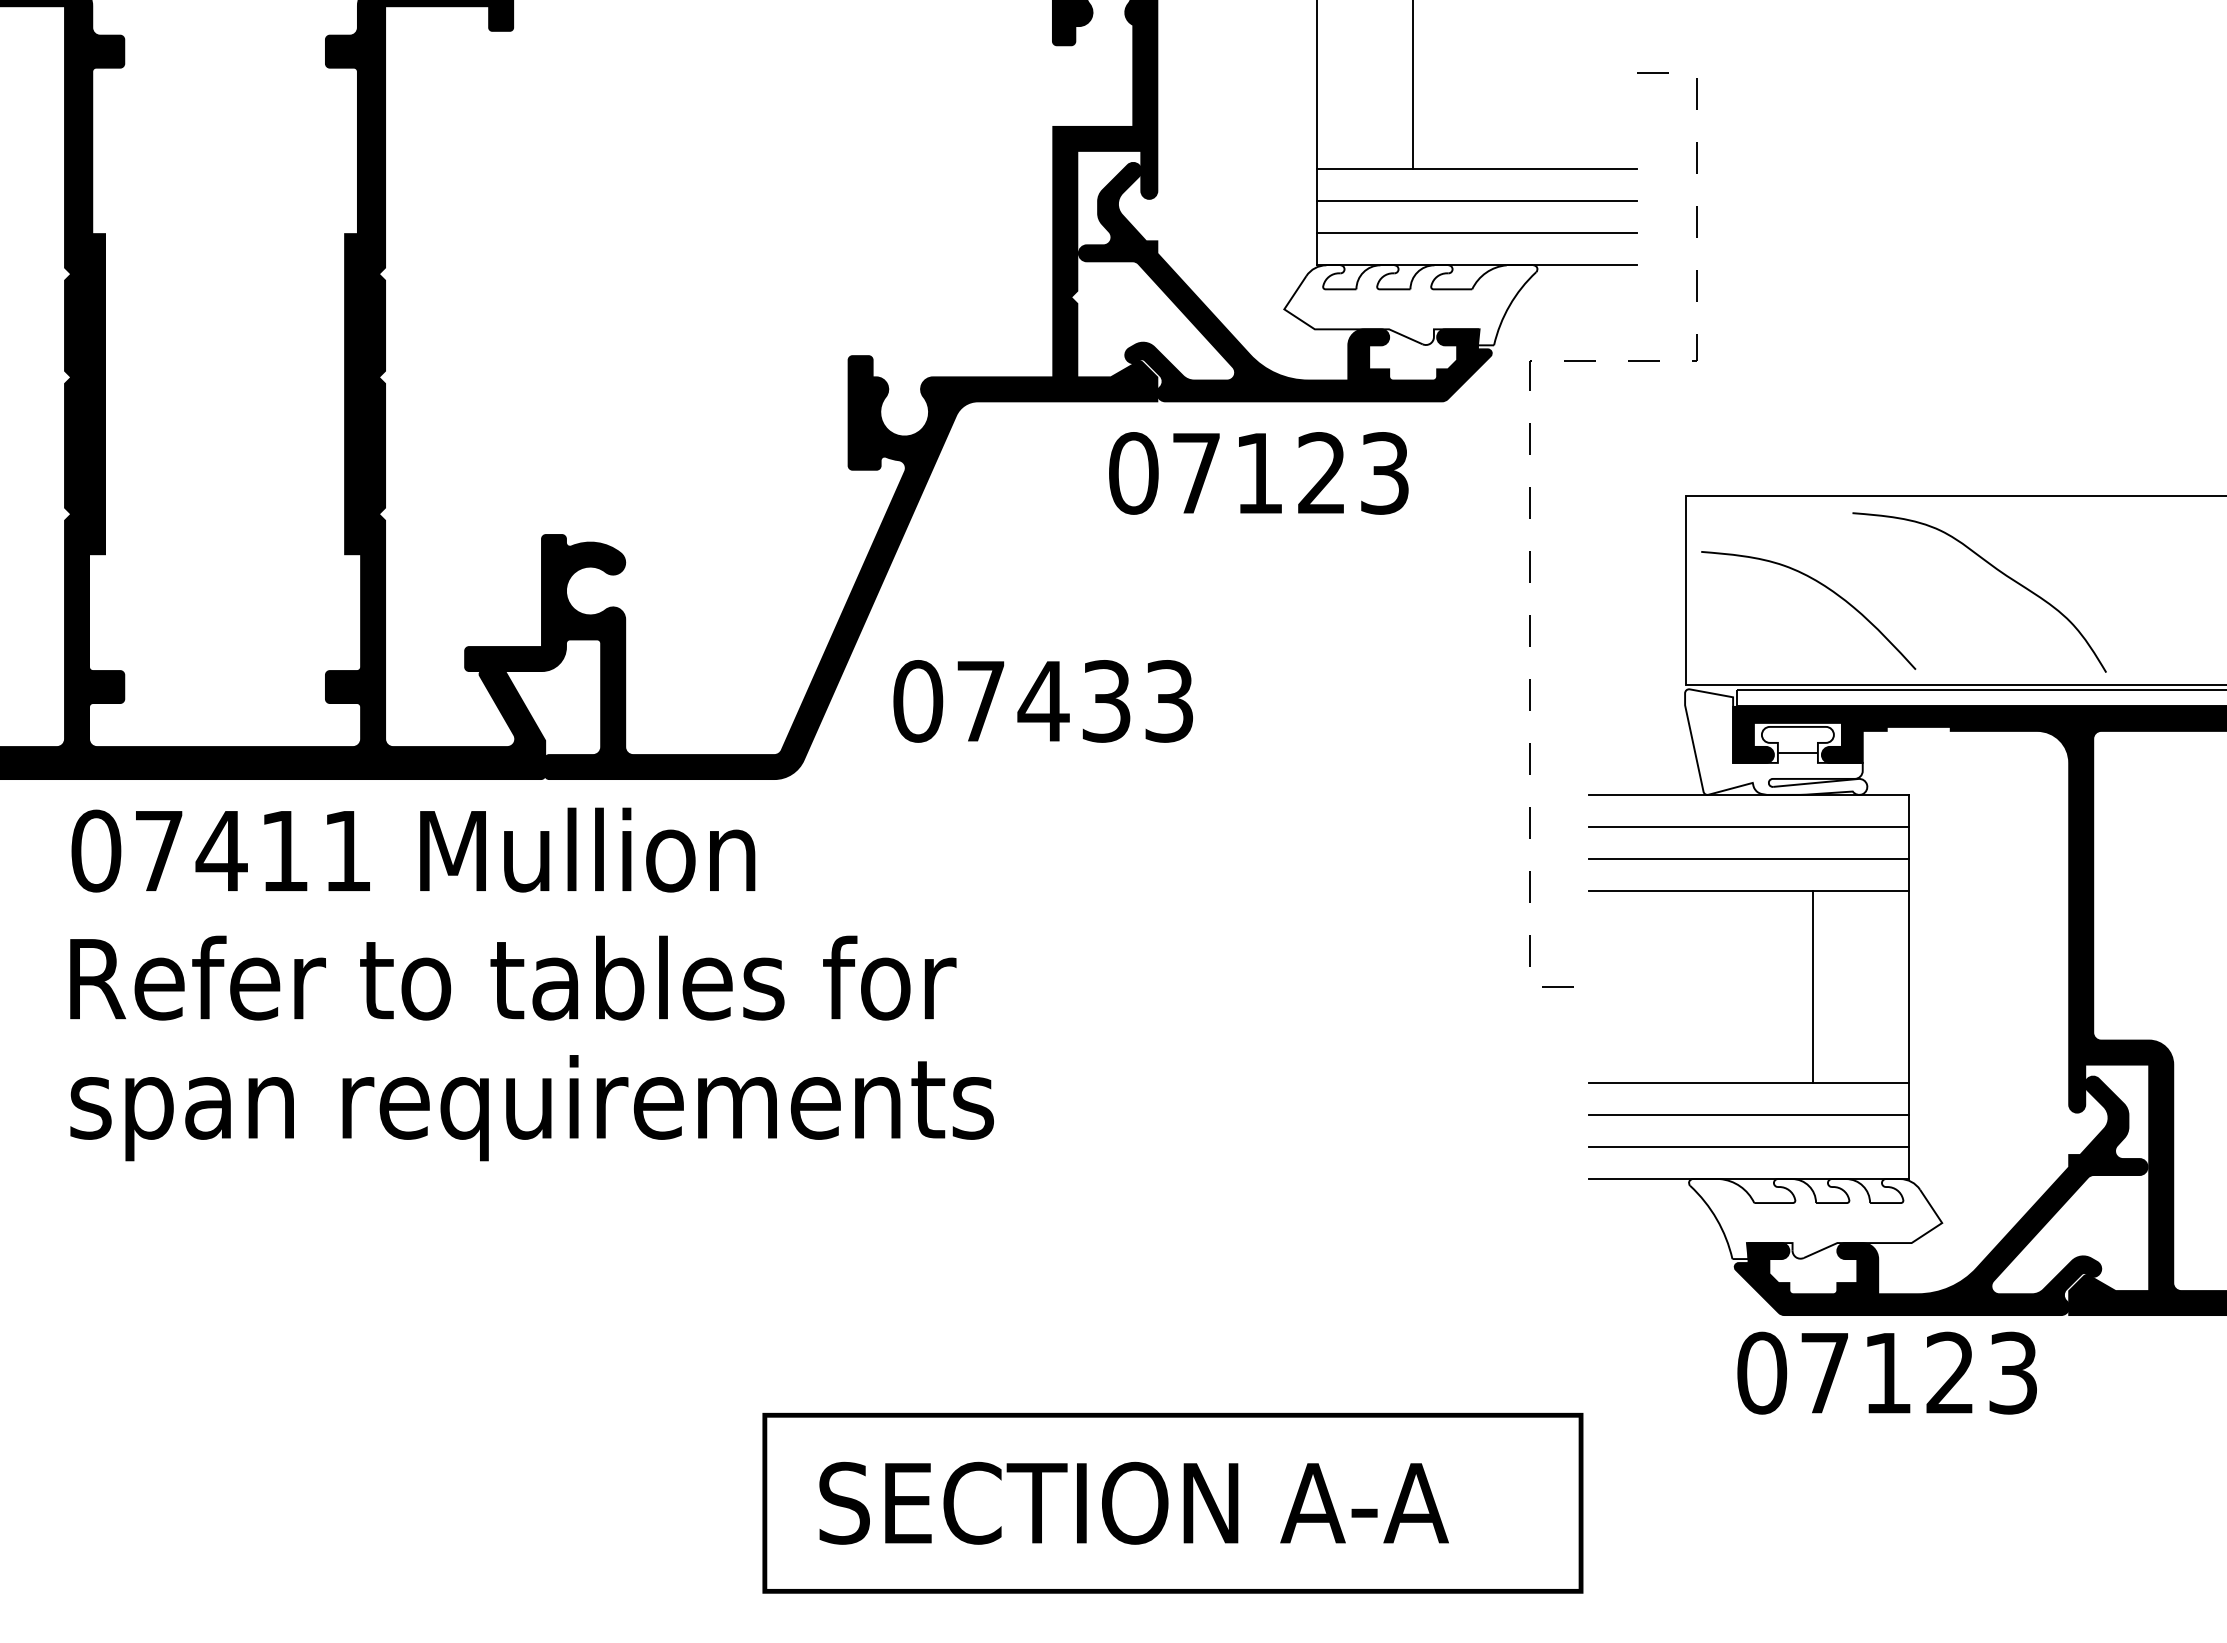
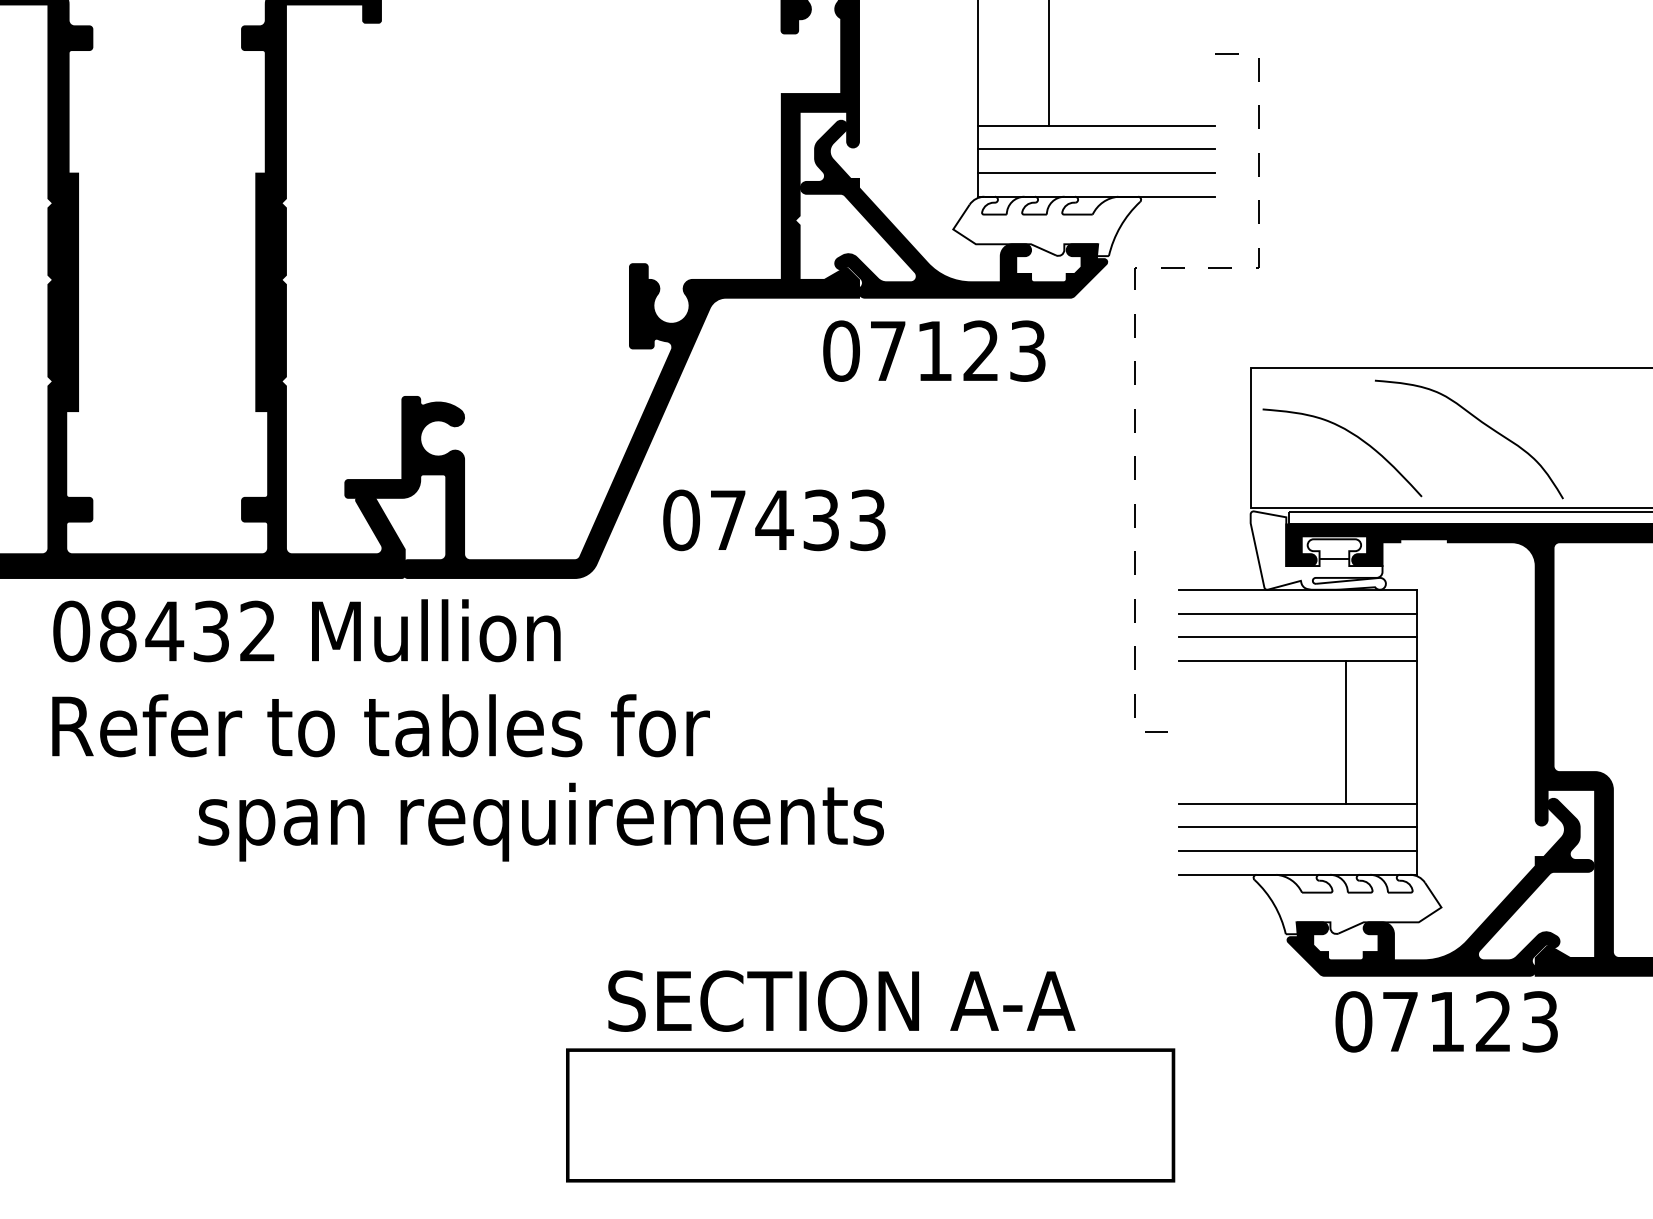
text: (251, 850) -> (186, 631), 07411 -> 08432
text: (531, 1108) -> (540, 822), moved
text: (1886, 1372) -> (1446, 1021), moved
text: (1133, 1502) -> (841, 1000), moved

